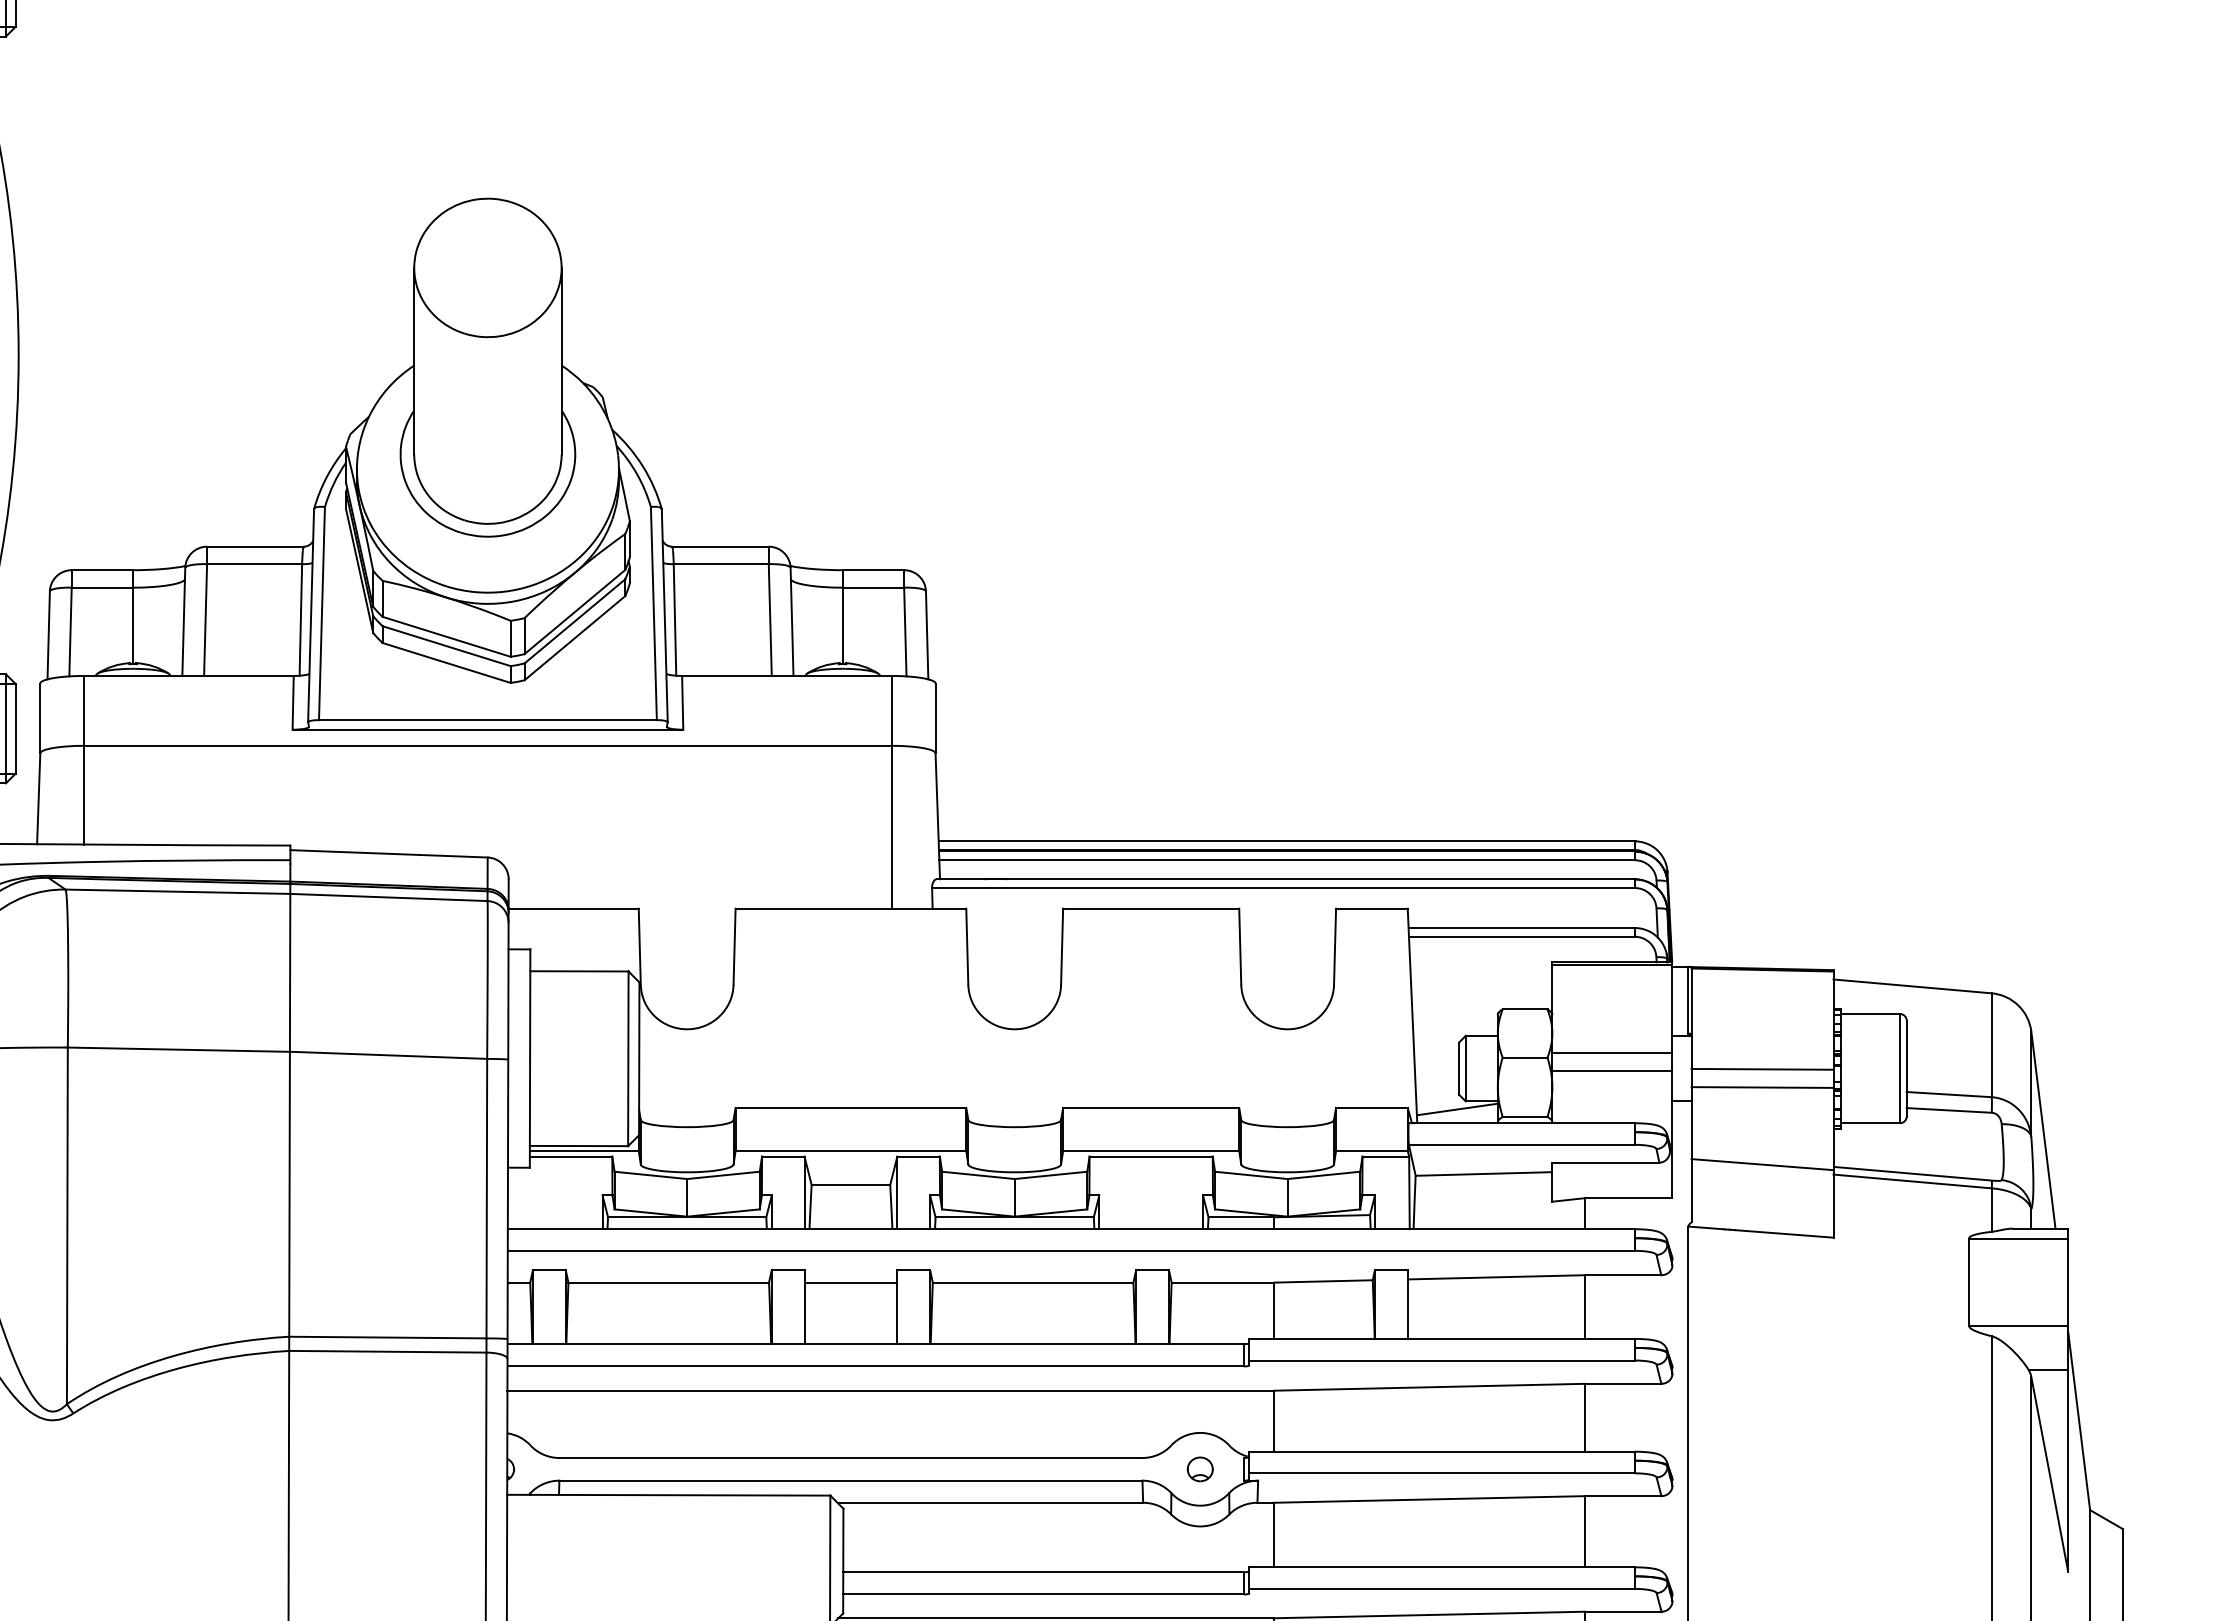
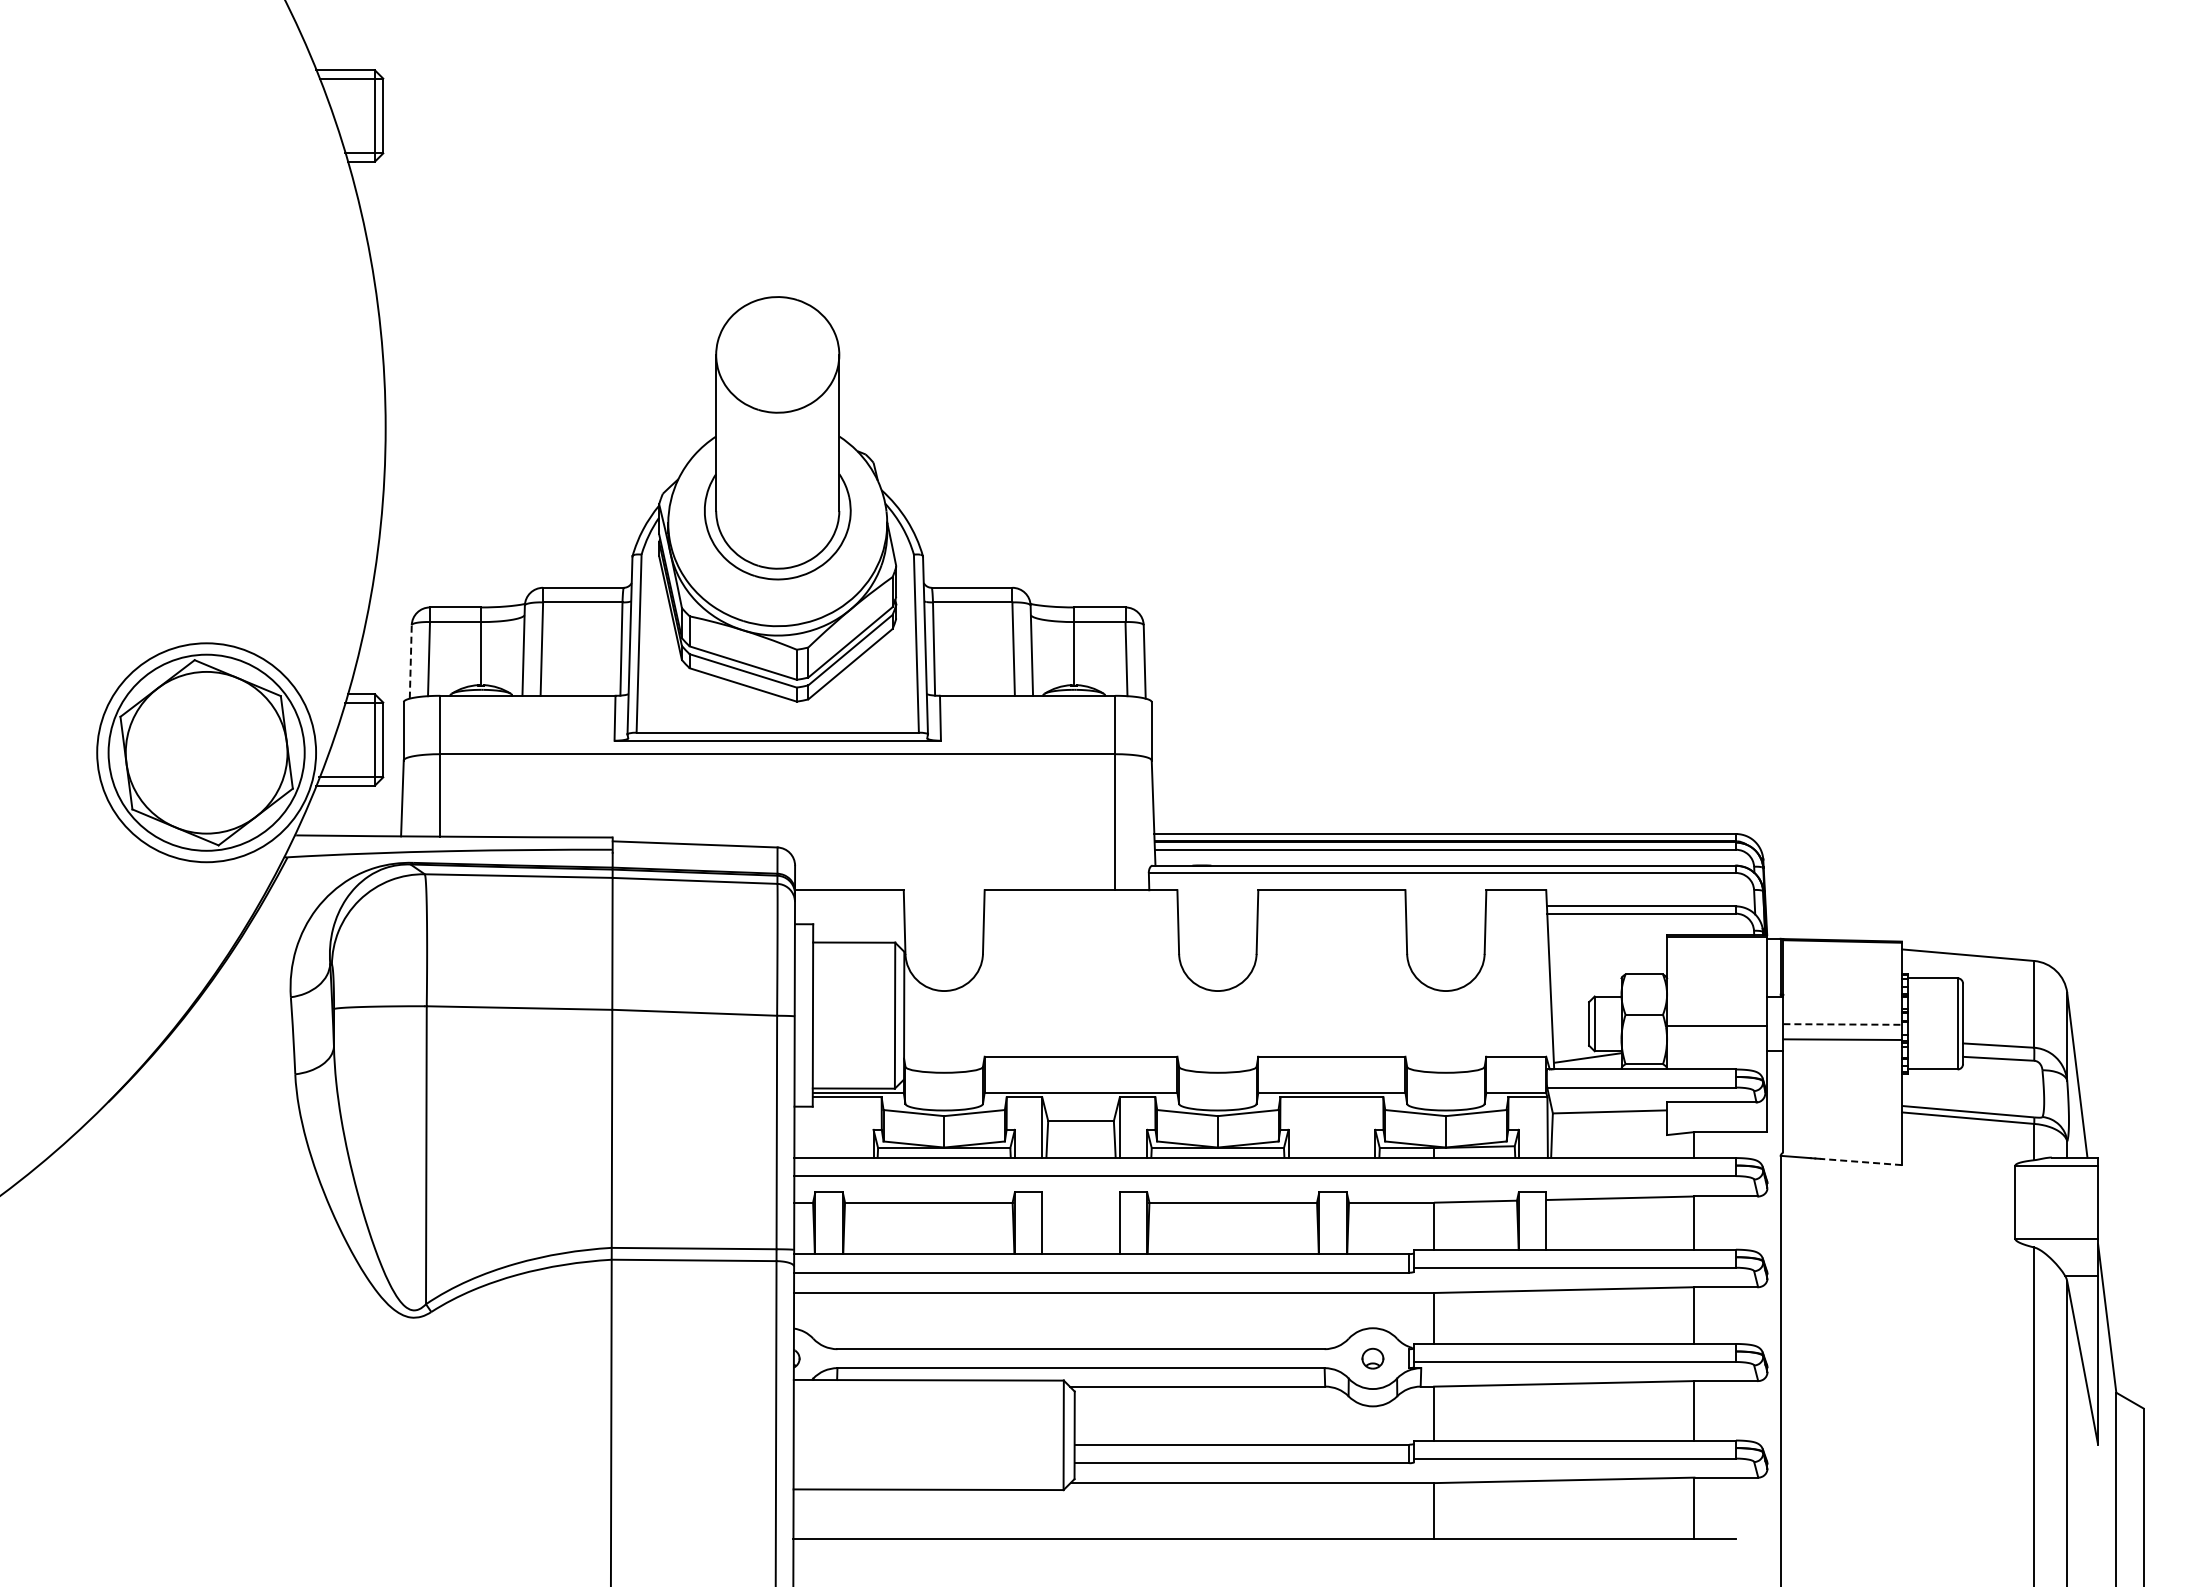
line: (48, 634) -> (410, 661), solid -> dashed
line: (1612, 1052) -> (1717, 1010), removed
line: (1763, 1069) -> (1843, 1024), solid -> dashed
line: (1762, 1163) -> (1842, 1103), removed
line: (1783, 1233) -> (1860, 1161), solid -> dashed
line: (850, 1282) -> (1080, 1202), removed

